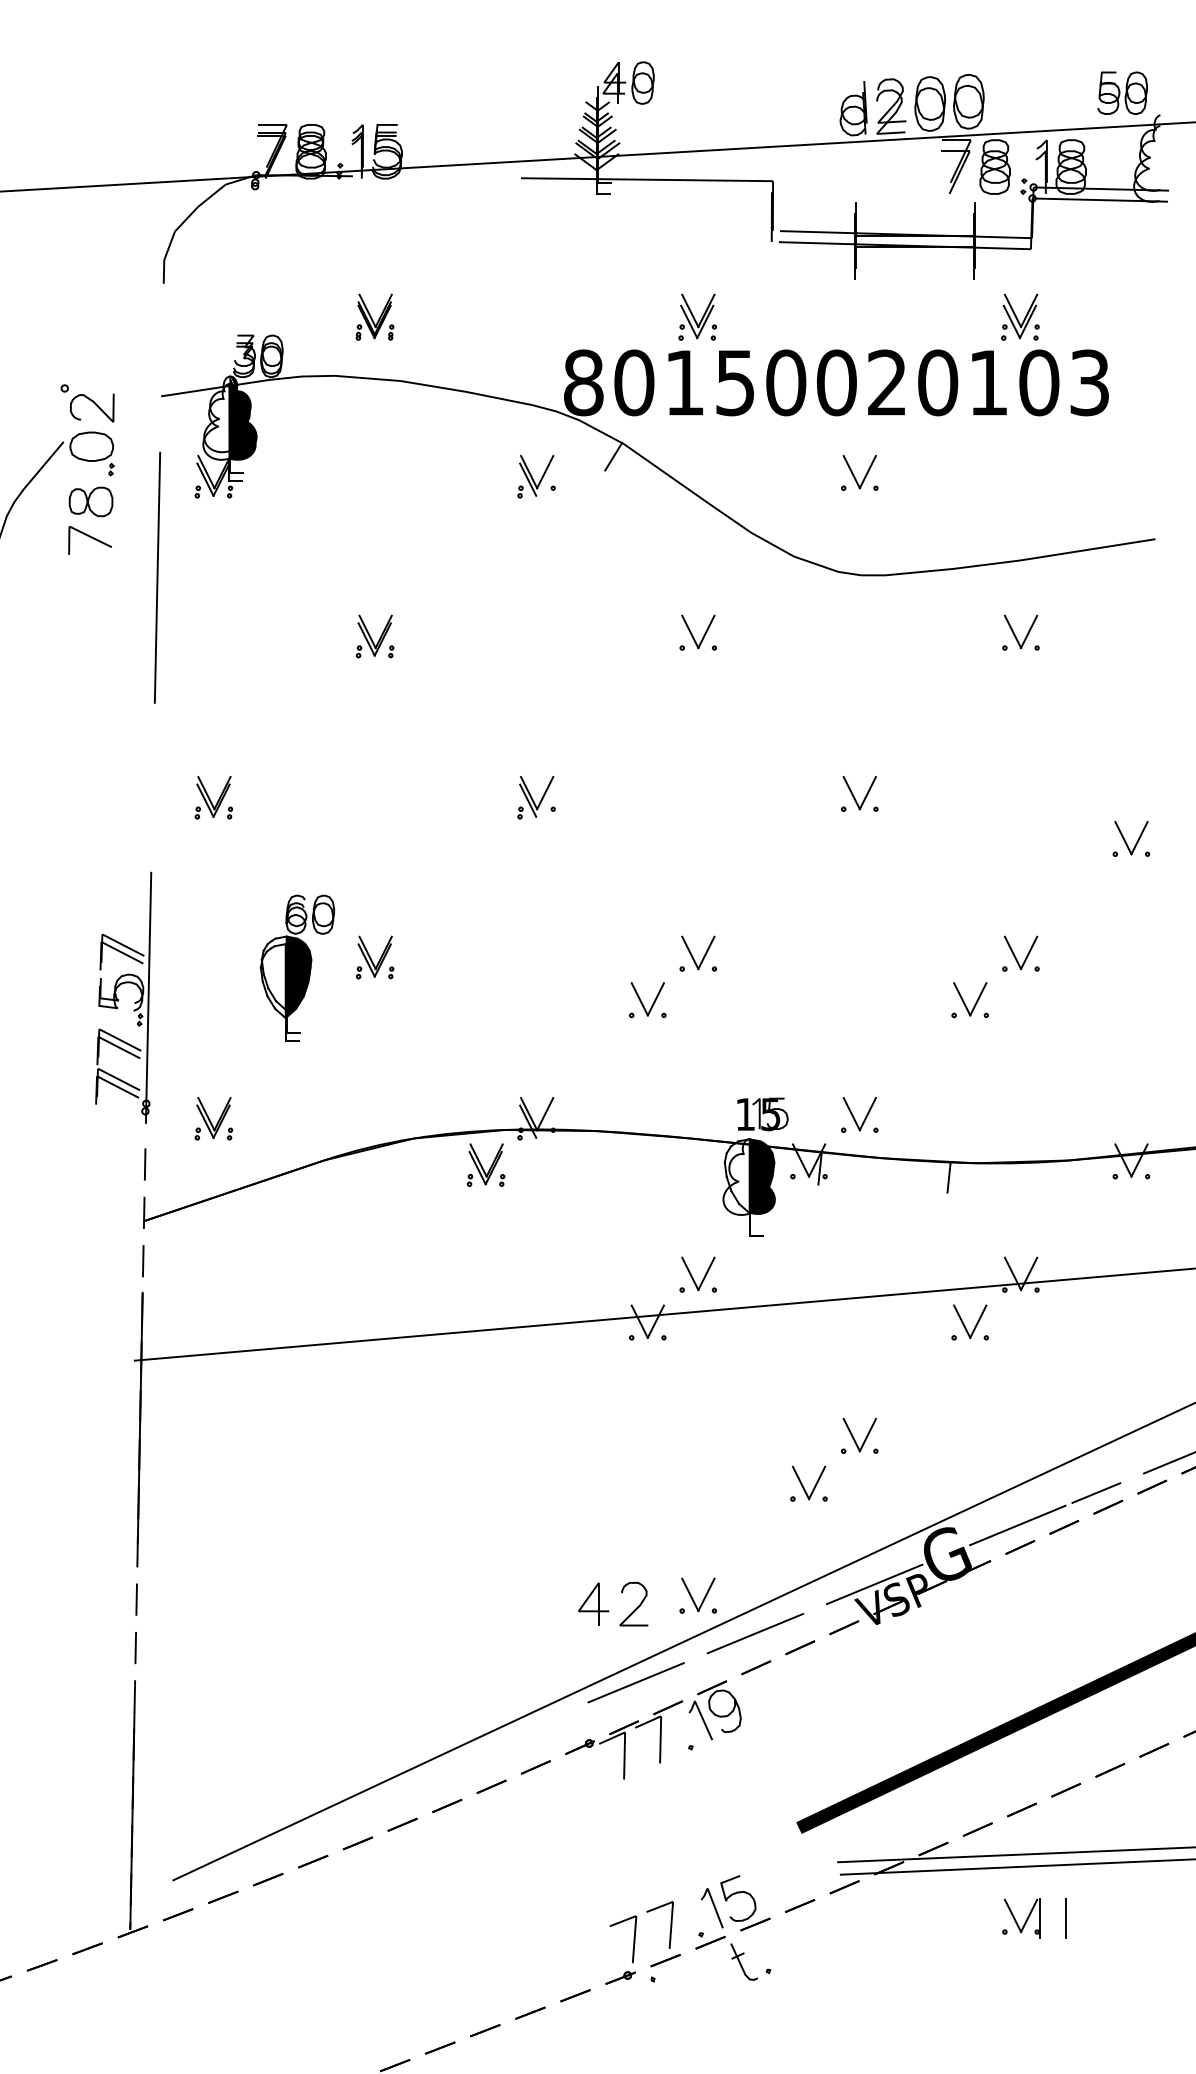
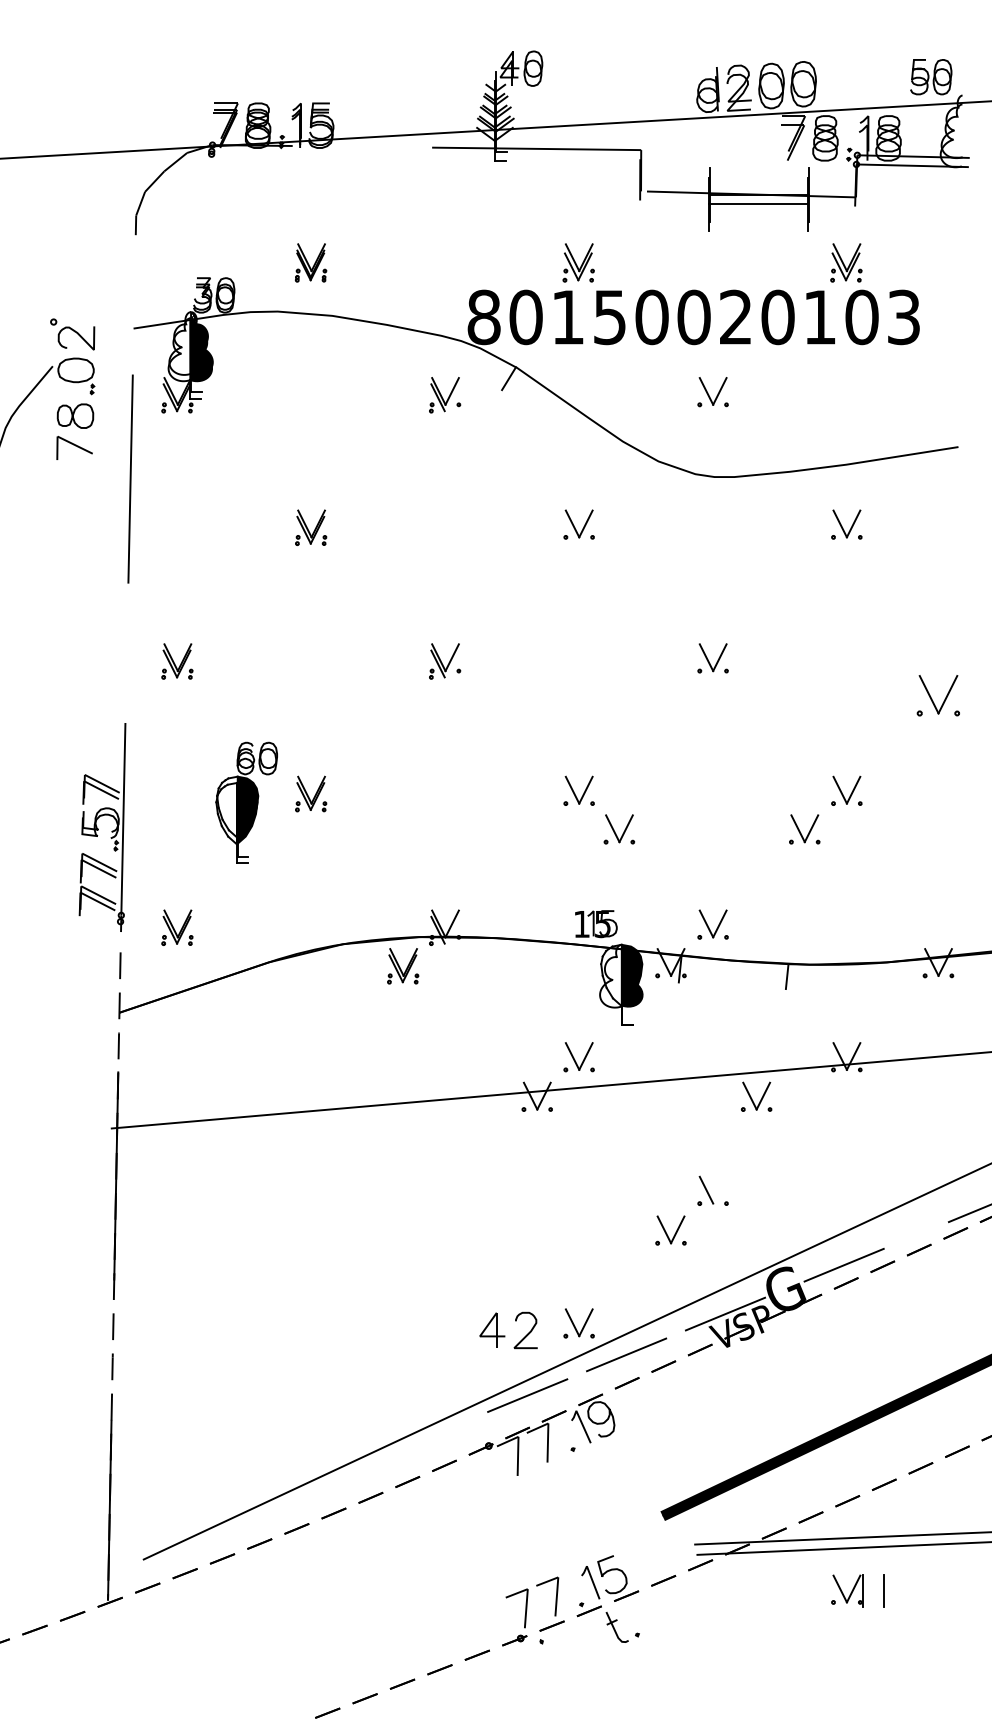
line: (900, 245) -> (746, 203), removed
part: (1131, 838) -> (938, 695), size x1.4
part: (647, 1000) -> (619, 829), moved
part: (762, 1114) -> (595, 924), moved
part: (969, 1322) -> (756, 1096), moved
line: (867, 1434) -> (719, 1189), removed
line: (1096, 1492) -> (909, 1237), removed

